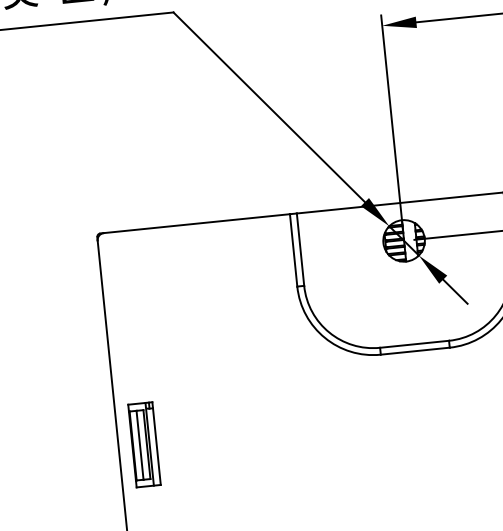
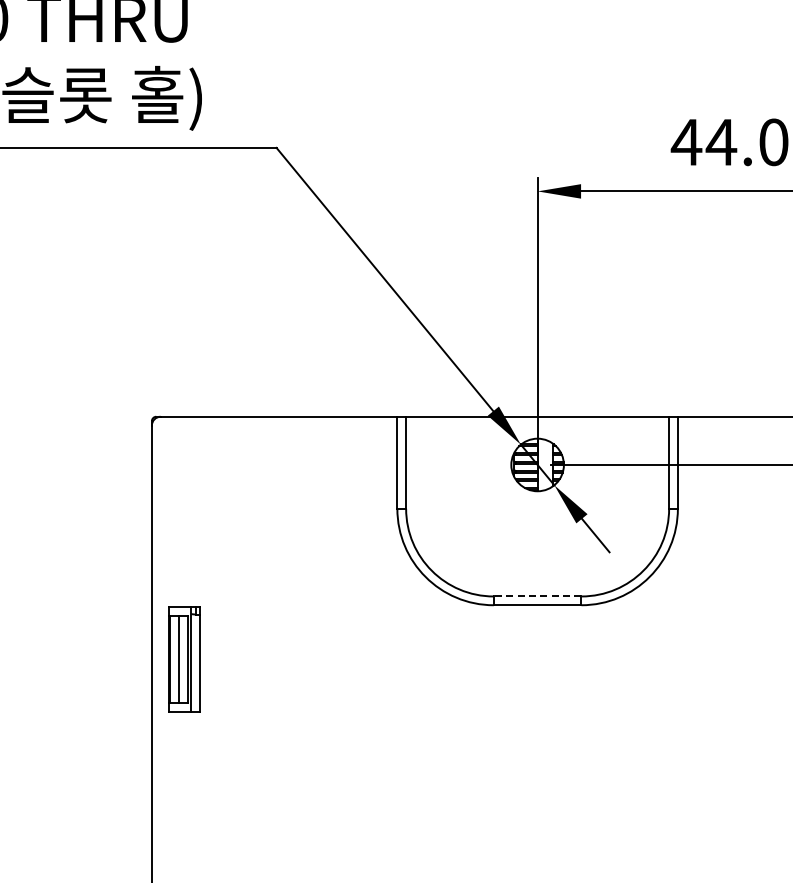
line: (414, 344) -> (537, 596), solid -> dashed
part: (144, 444) -> (184, 659), moved

